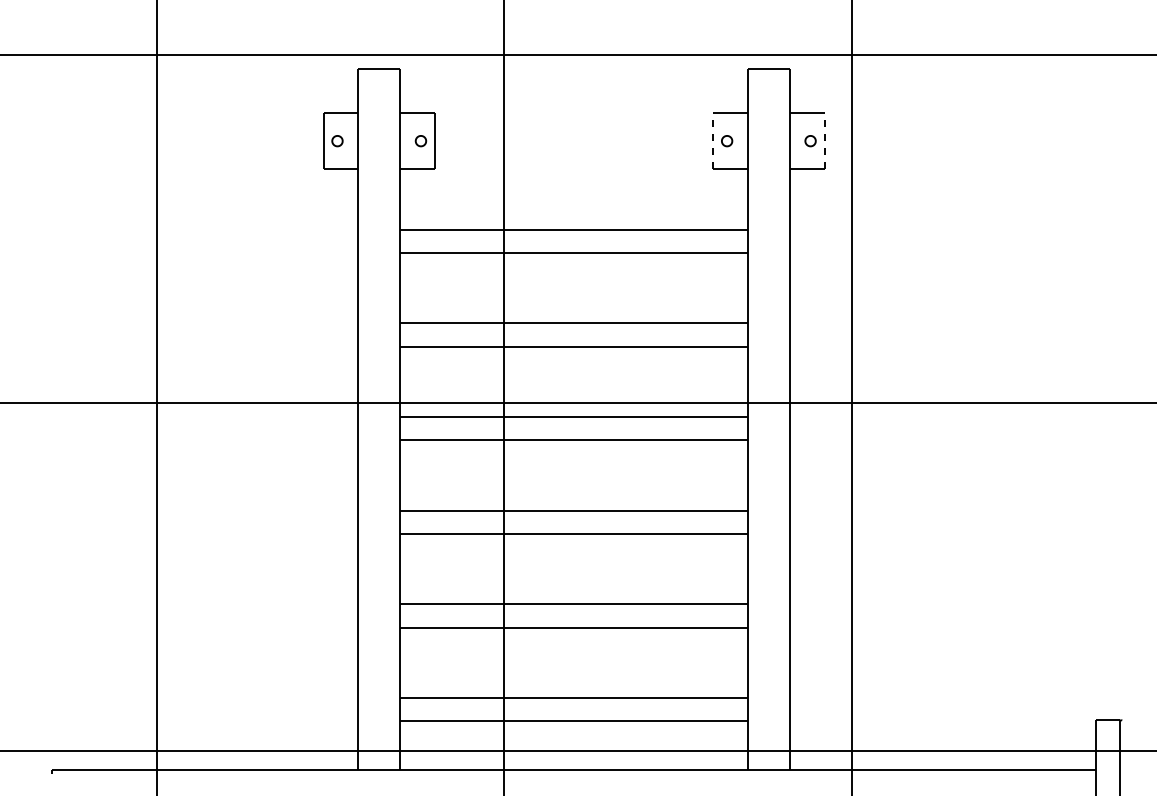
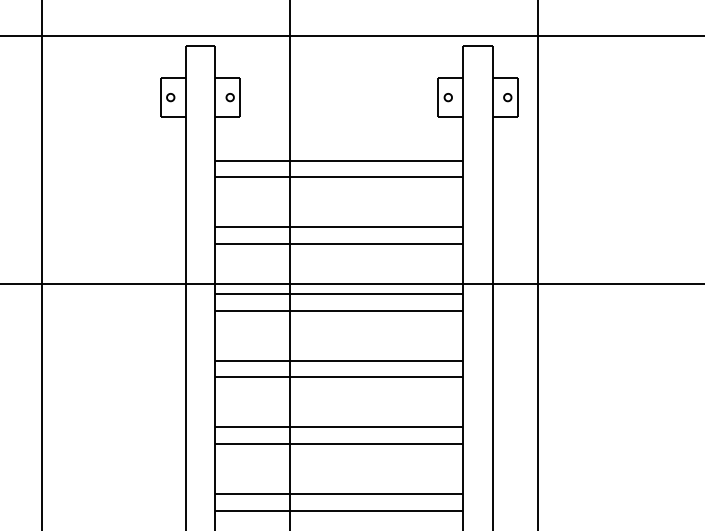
line: (713, 141) -> (438, 97), dashed -> solid
line: (824, 141) -> (517, 97), dashed -> solid

